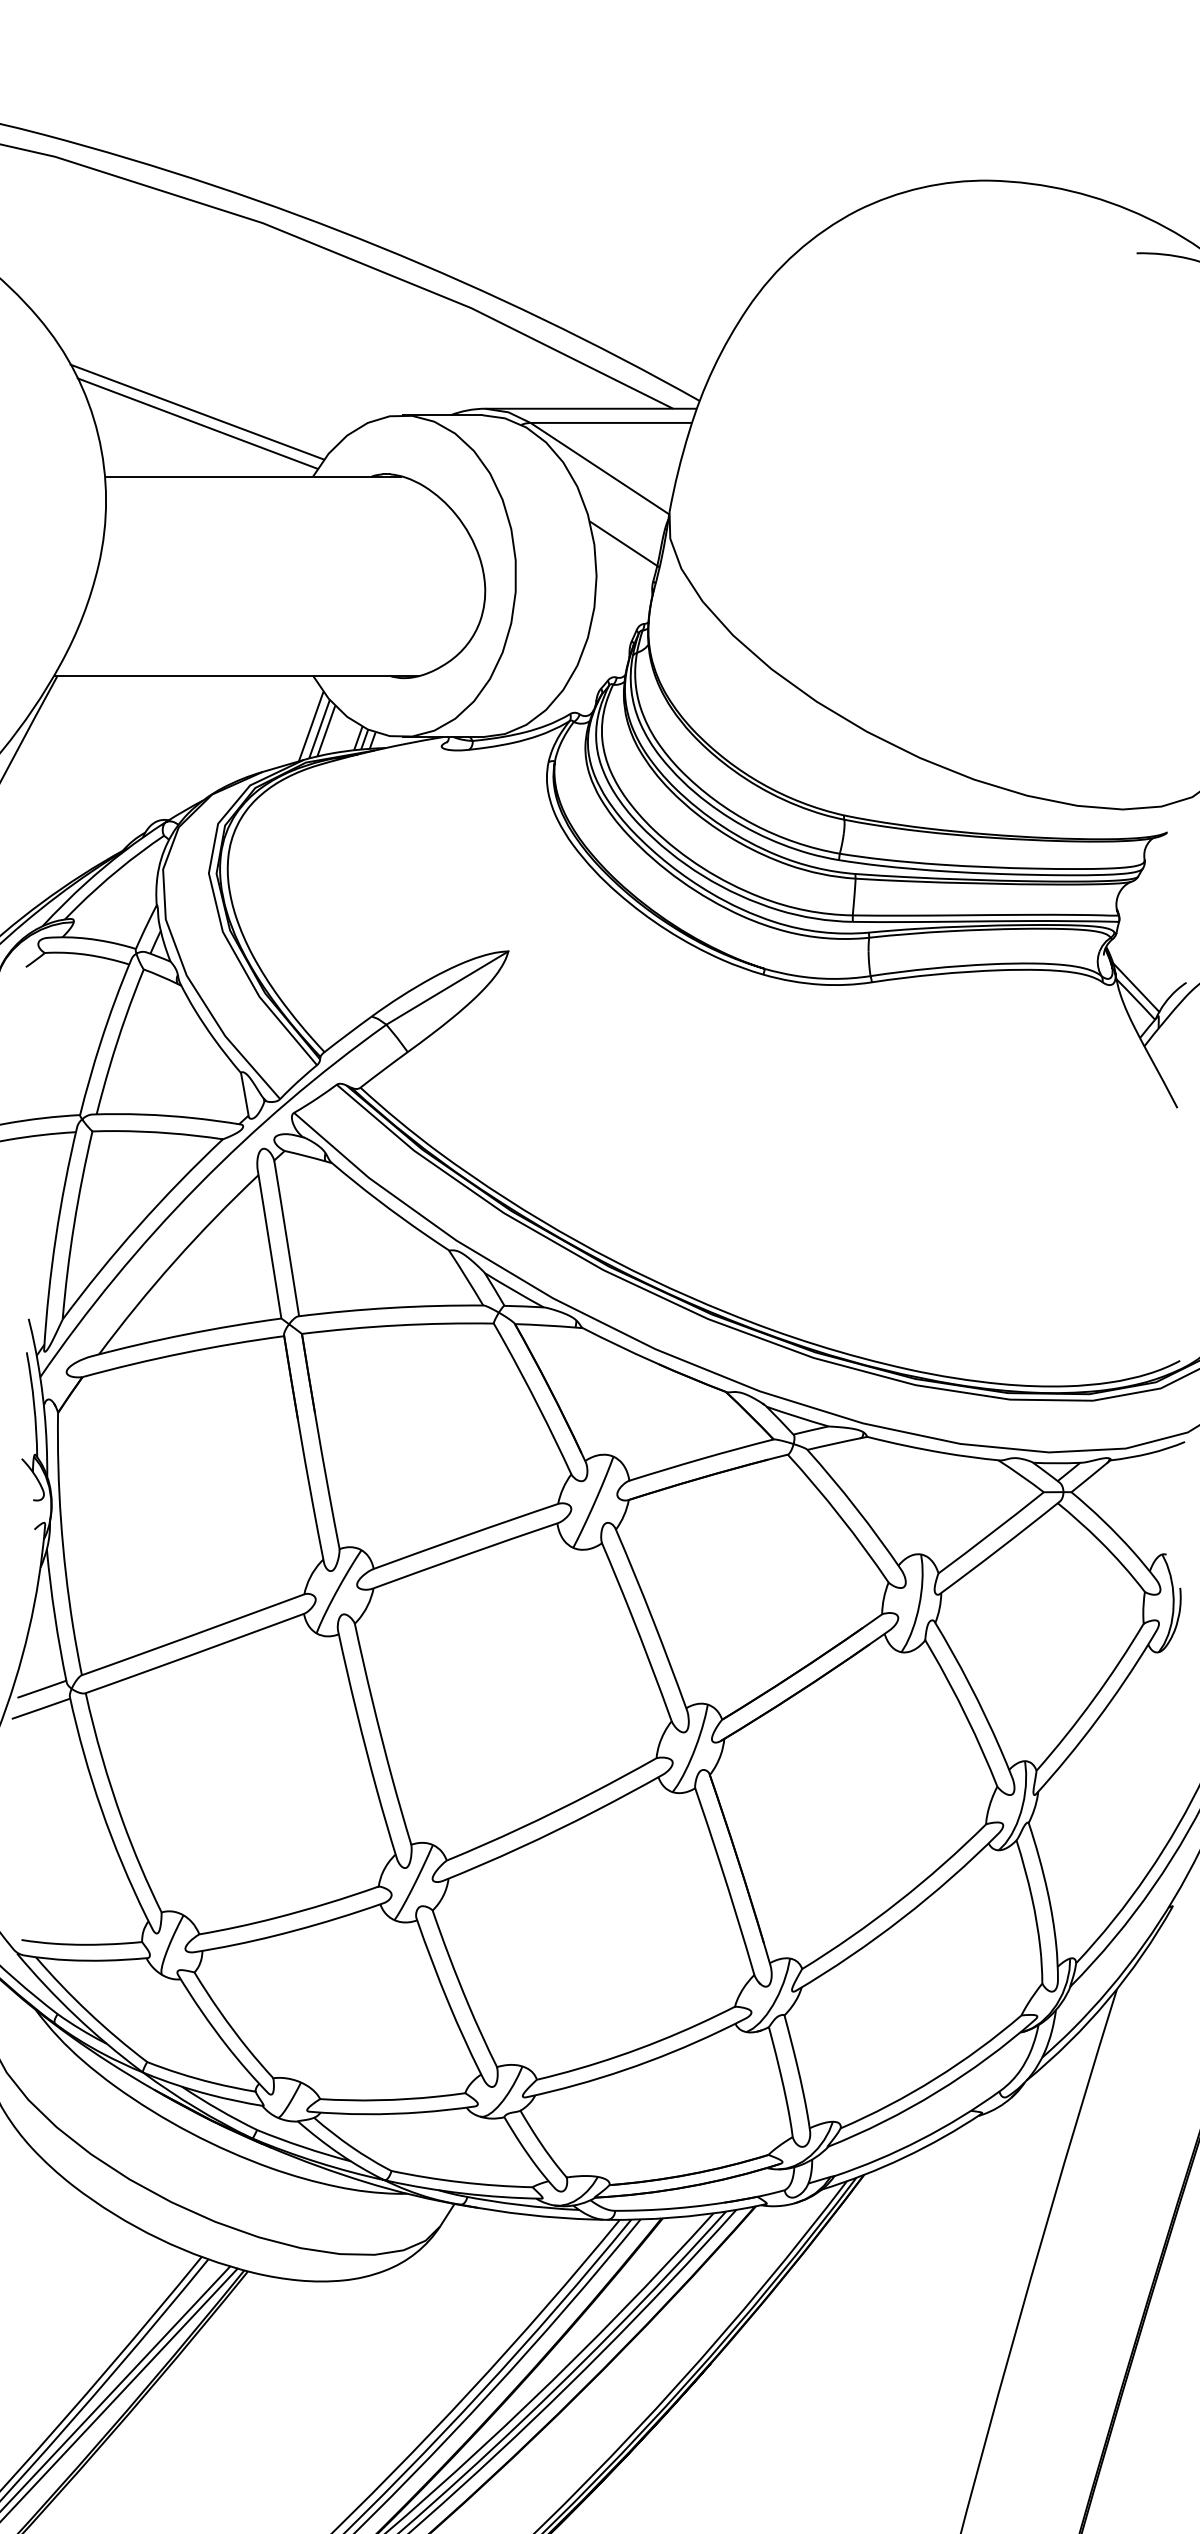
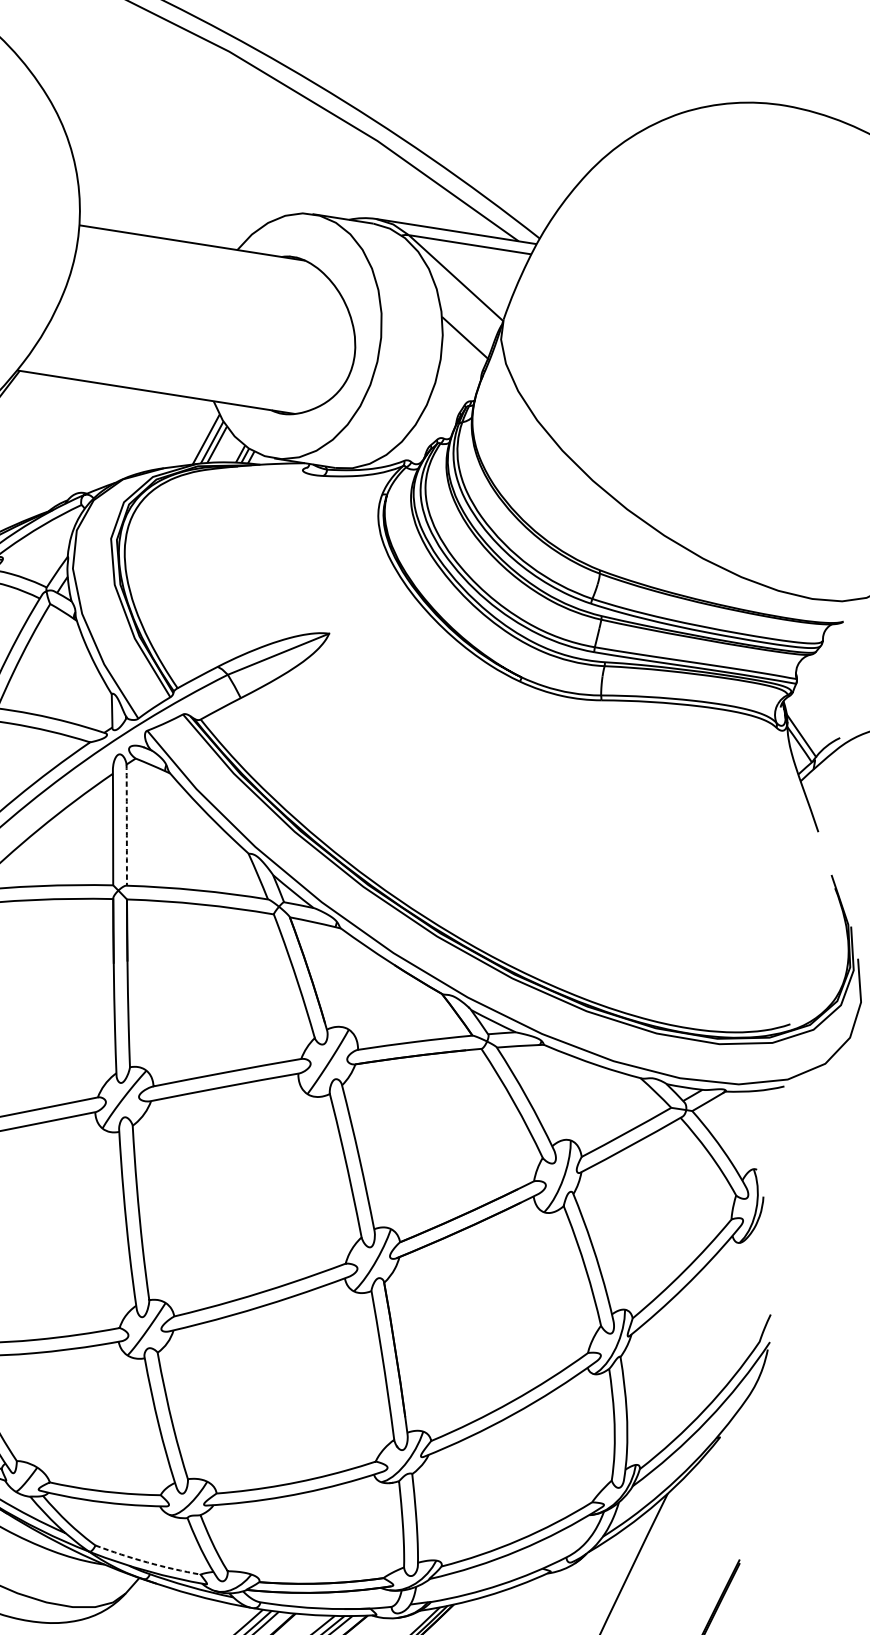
line: (197, 411) -> (157, 186), removed
line: (197, 423) -> (155, 195), removed
line: (286, 1238) -> (126, 825), solid -> dashed
line: (461, 2182) -> (147, 1562), solid -> dashed

